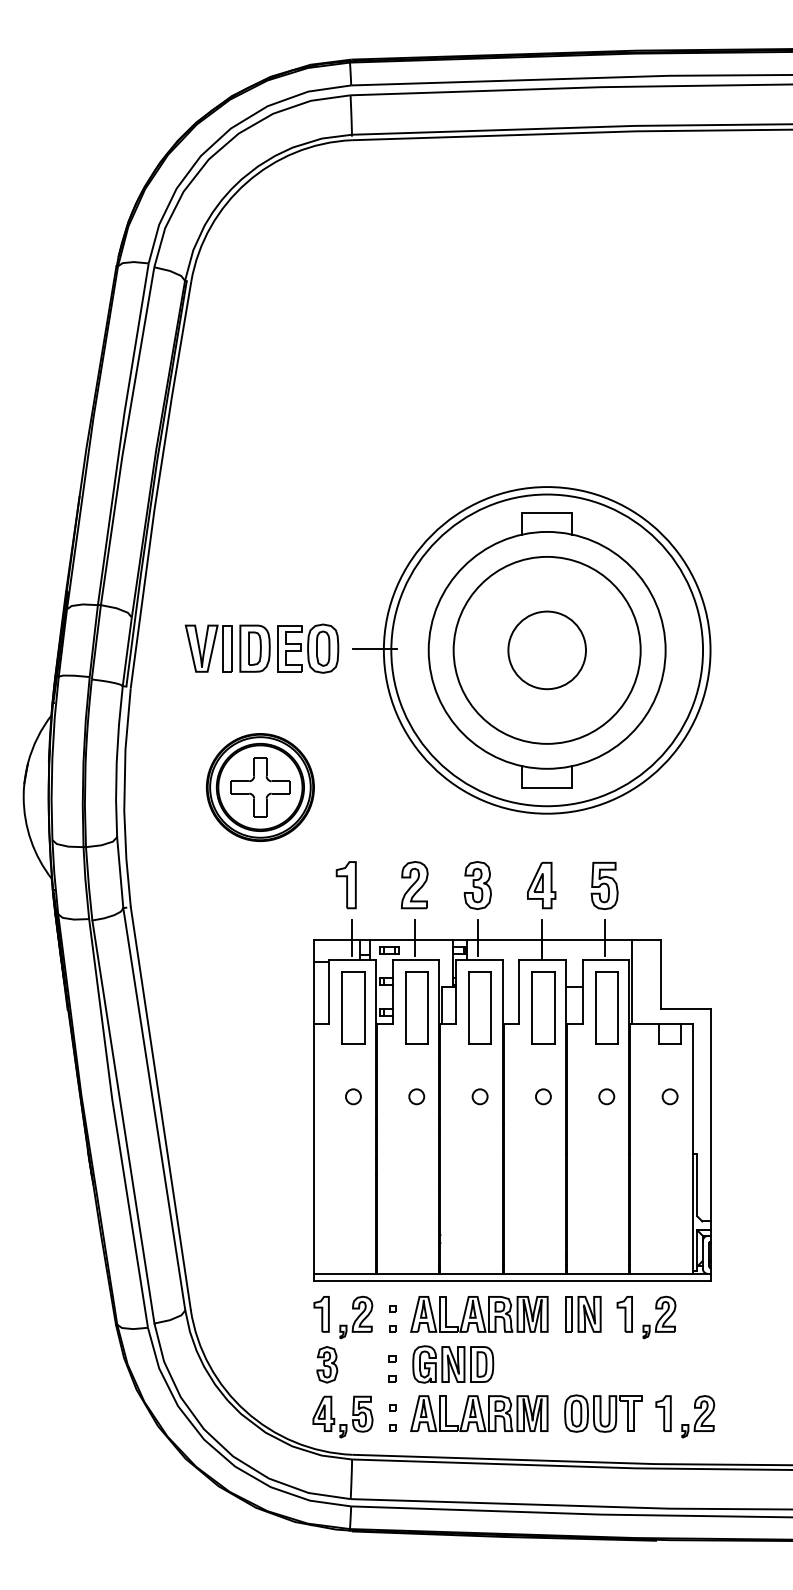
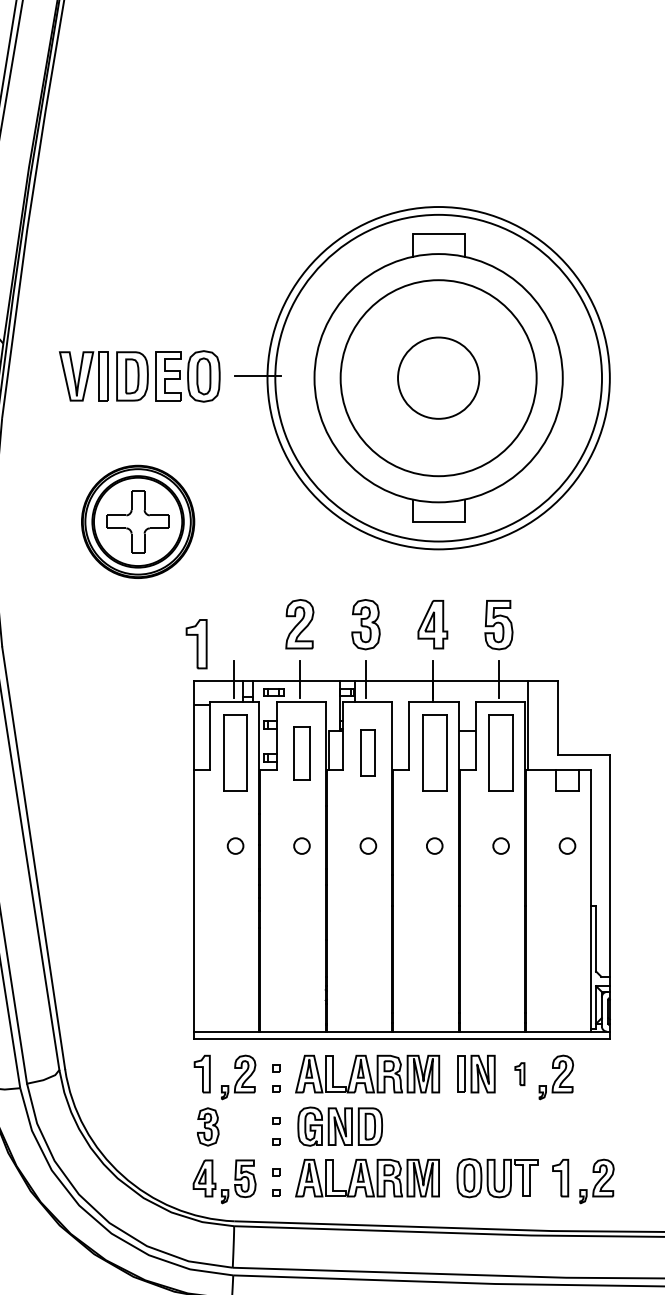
part: (345, 885) -> (195, 644), moved
part: (416, 1007) -> (301, 752), size x0.7
part: (479, 1007) -> (367, 752), size x0.6
part: (624, 1314) -> (519, 1074), size x0.6

